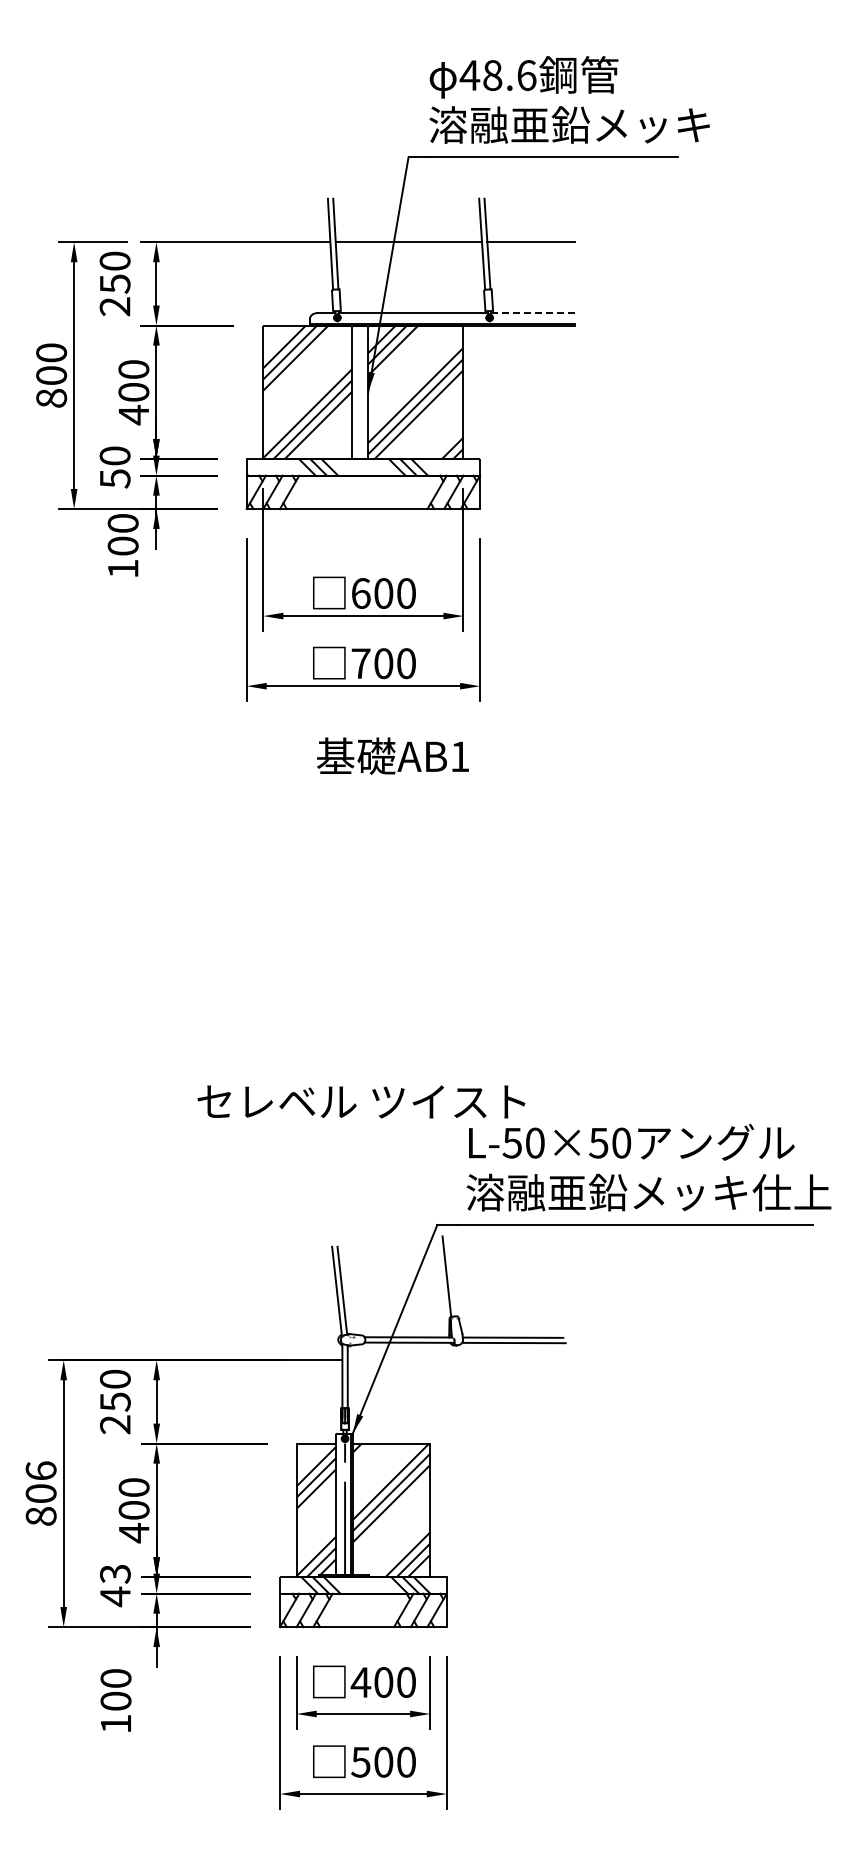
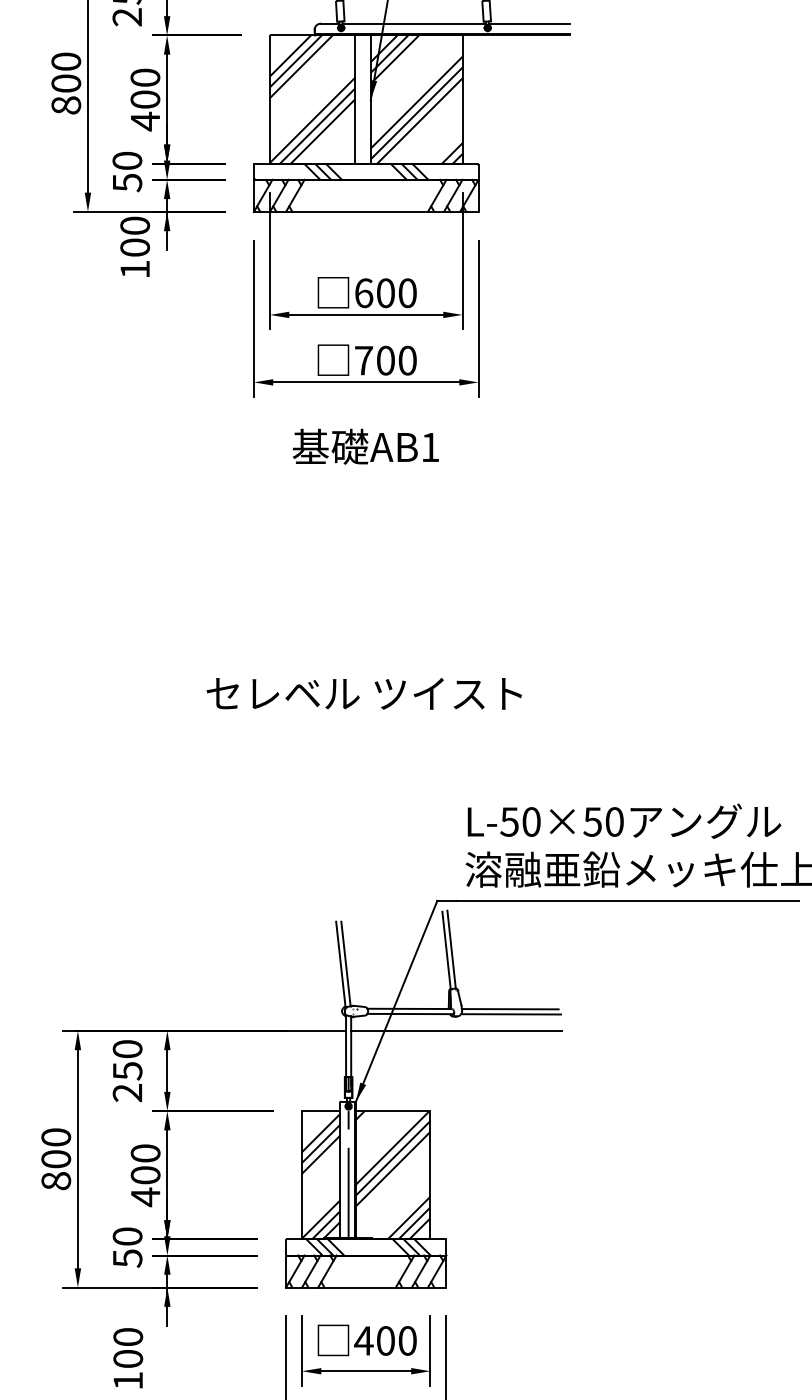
line: (533, 313) -> (529, 23), dashed -> solid
text: (392, 755) -> (365, 446), moved
text: (361, 1101) -> (364, 693), moved
line: (451, 1275) -> (451, 949), added
line: (456, 1360) -> (455, 1031), added
text: (40, 1470) -> (55, 1136), 806 -> 800
text: (115, 1585) -> (127, 1247), 43 -> 50

